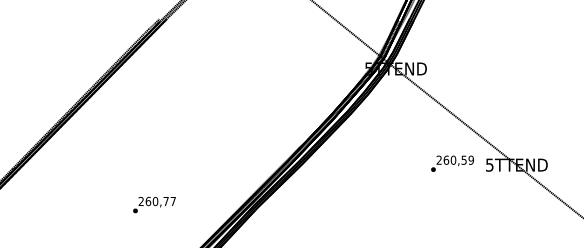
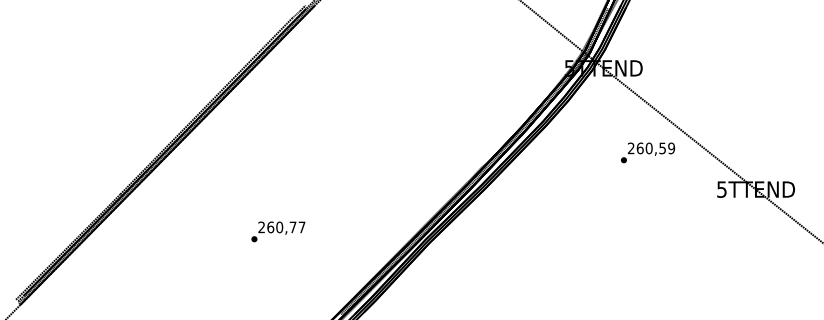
text: (452, 163) -> (648, 152), moved
text: (154, 204) -> (278, 231), moved

